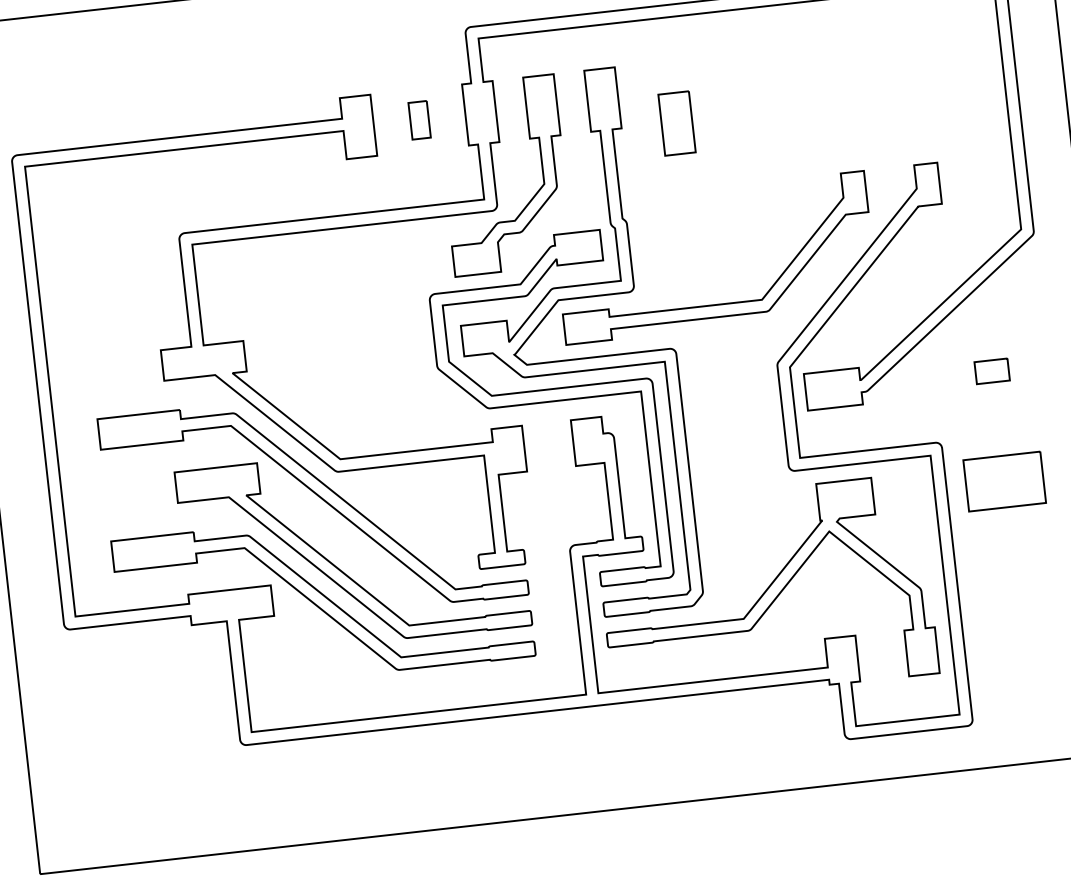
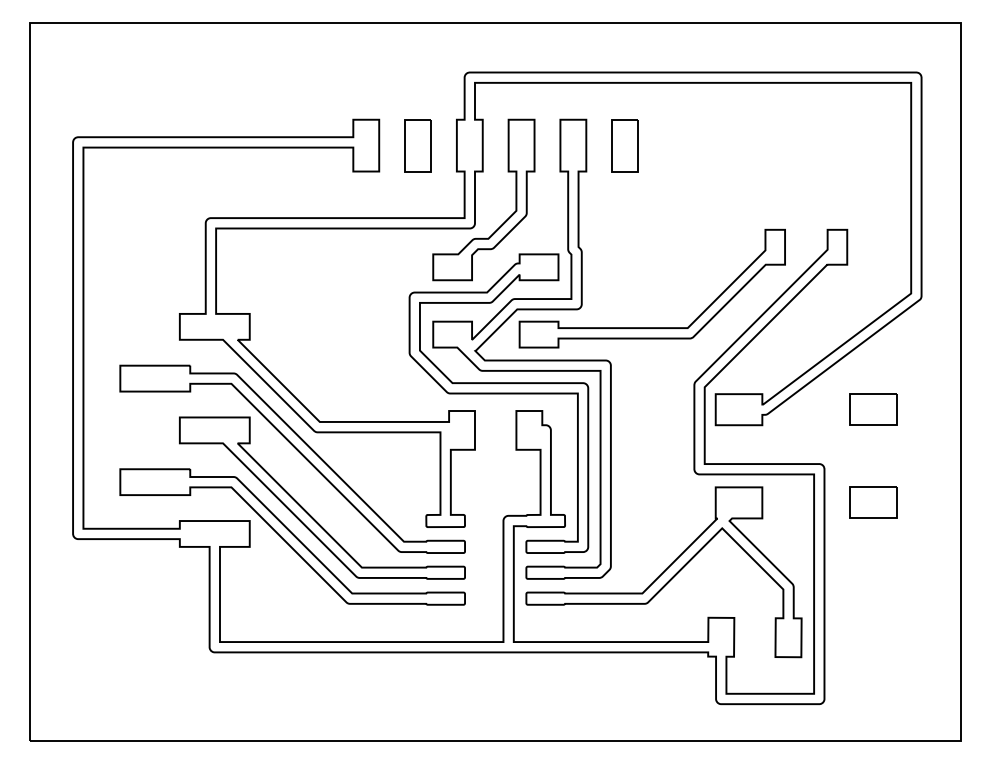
part: (418, 120) -> (417, 145), size x1.67
part: (676, 123) -> (624, 145), moved
part: (992, 371) -> (873, 409), size x1.67
part: (1004, 480) -> (873, 502), size x0.71

